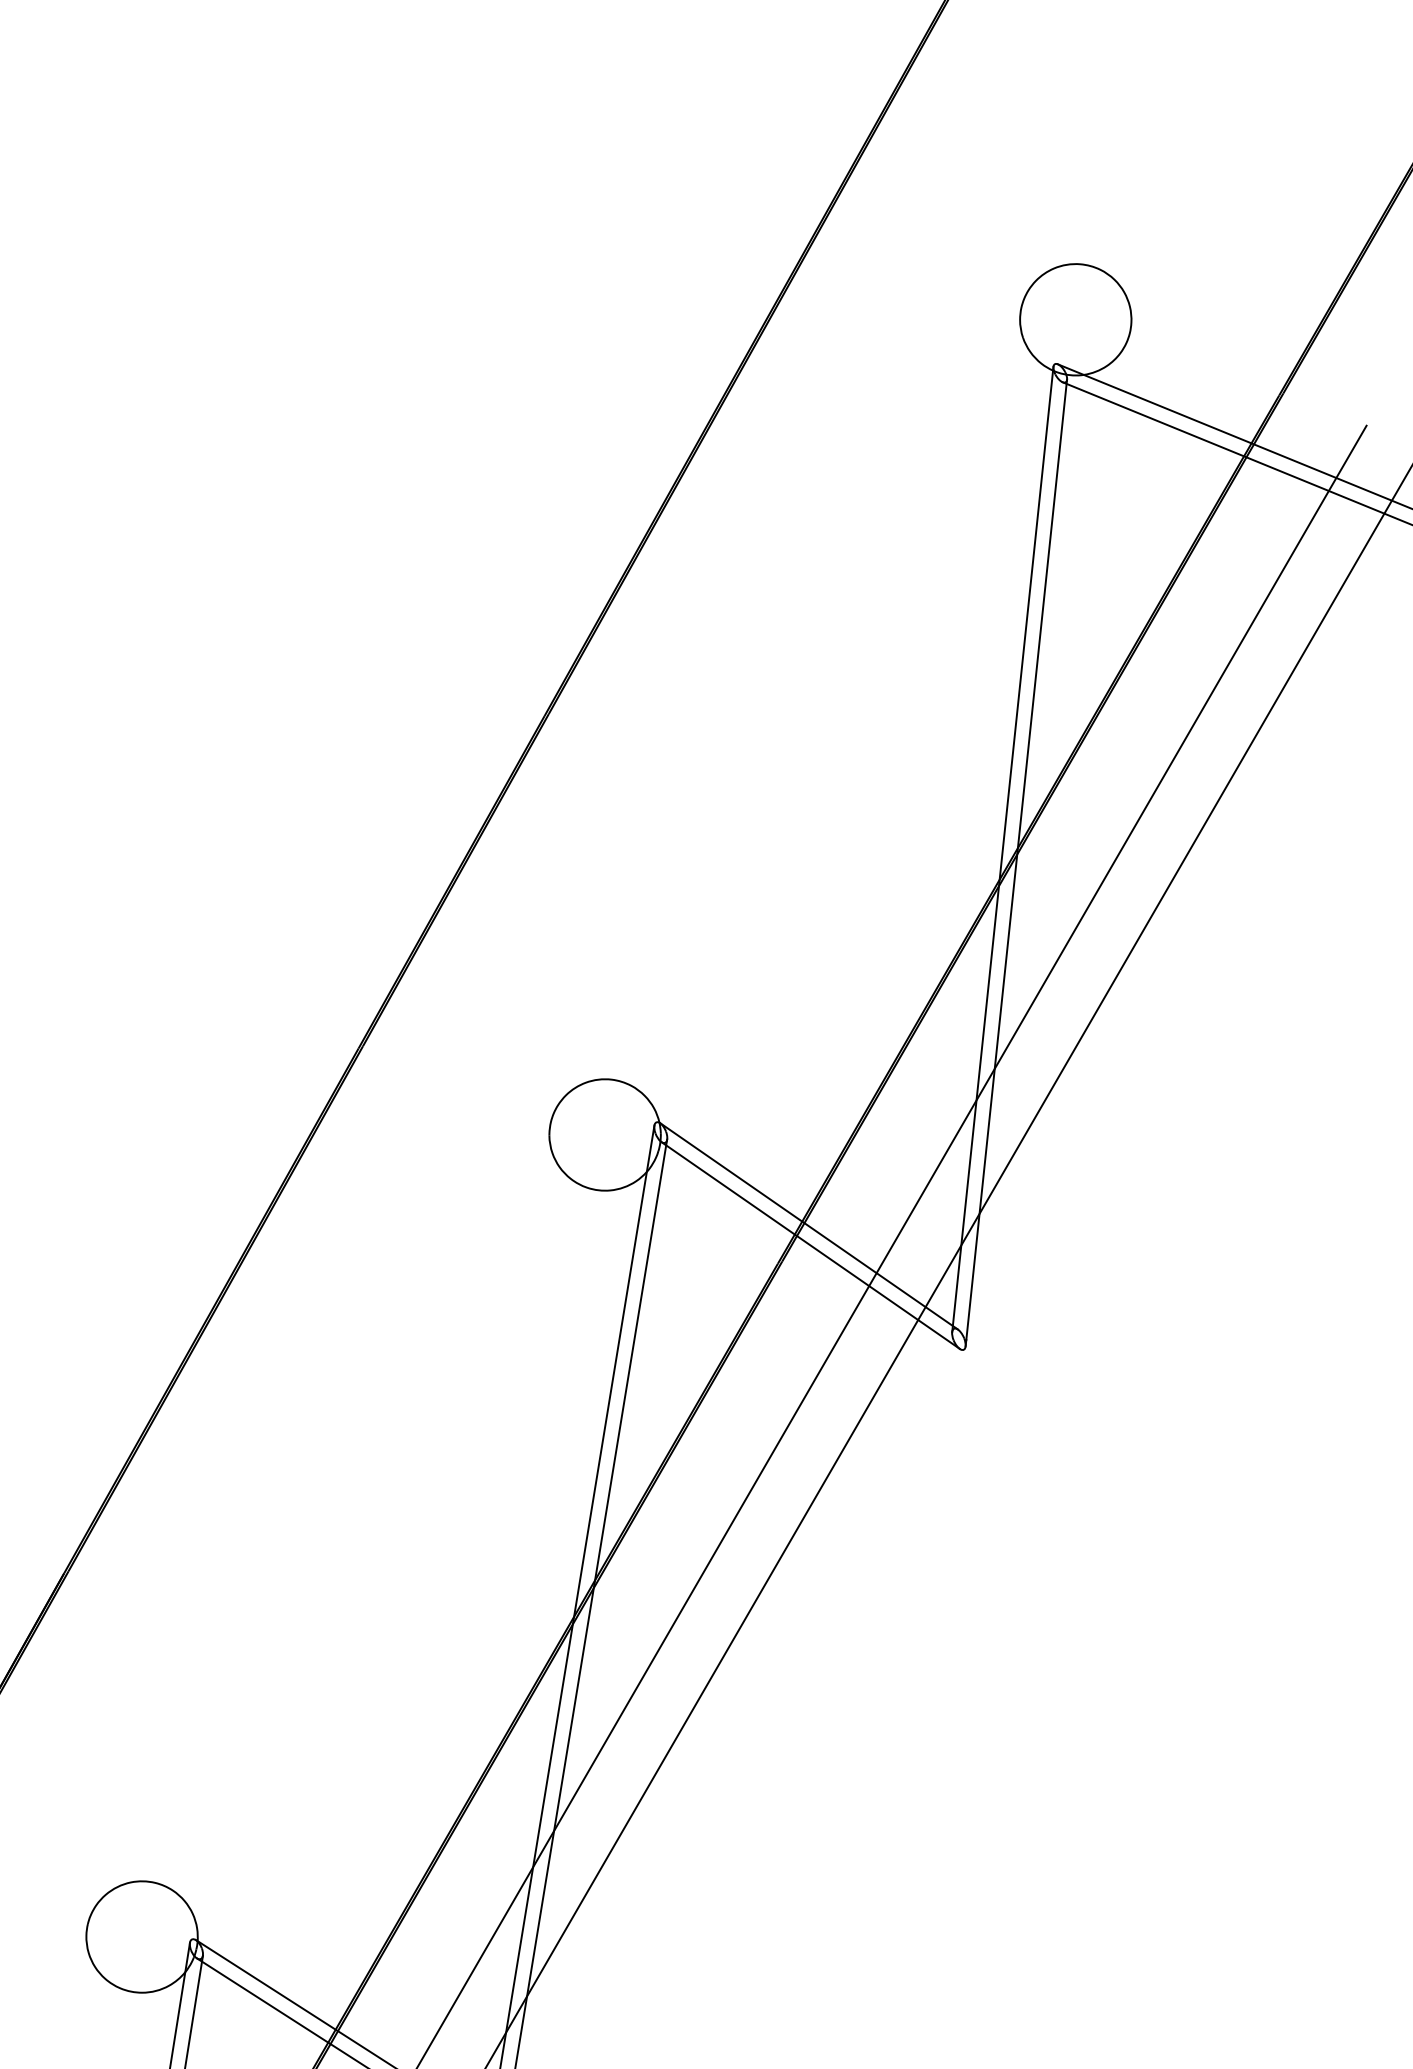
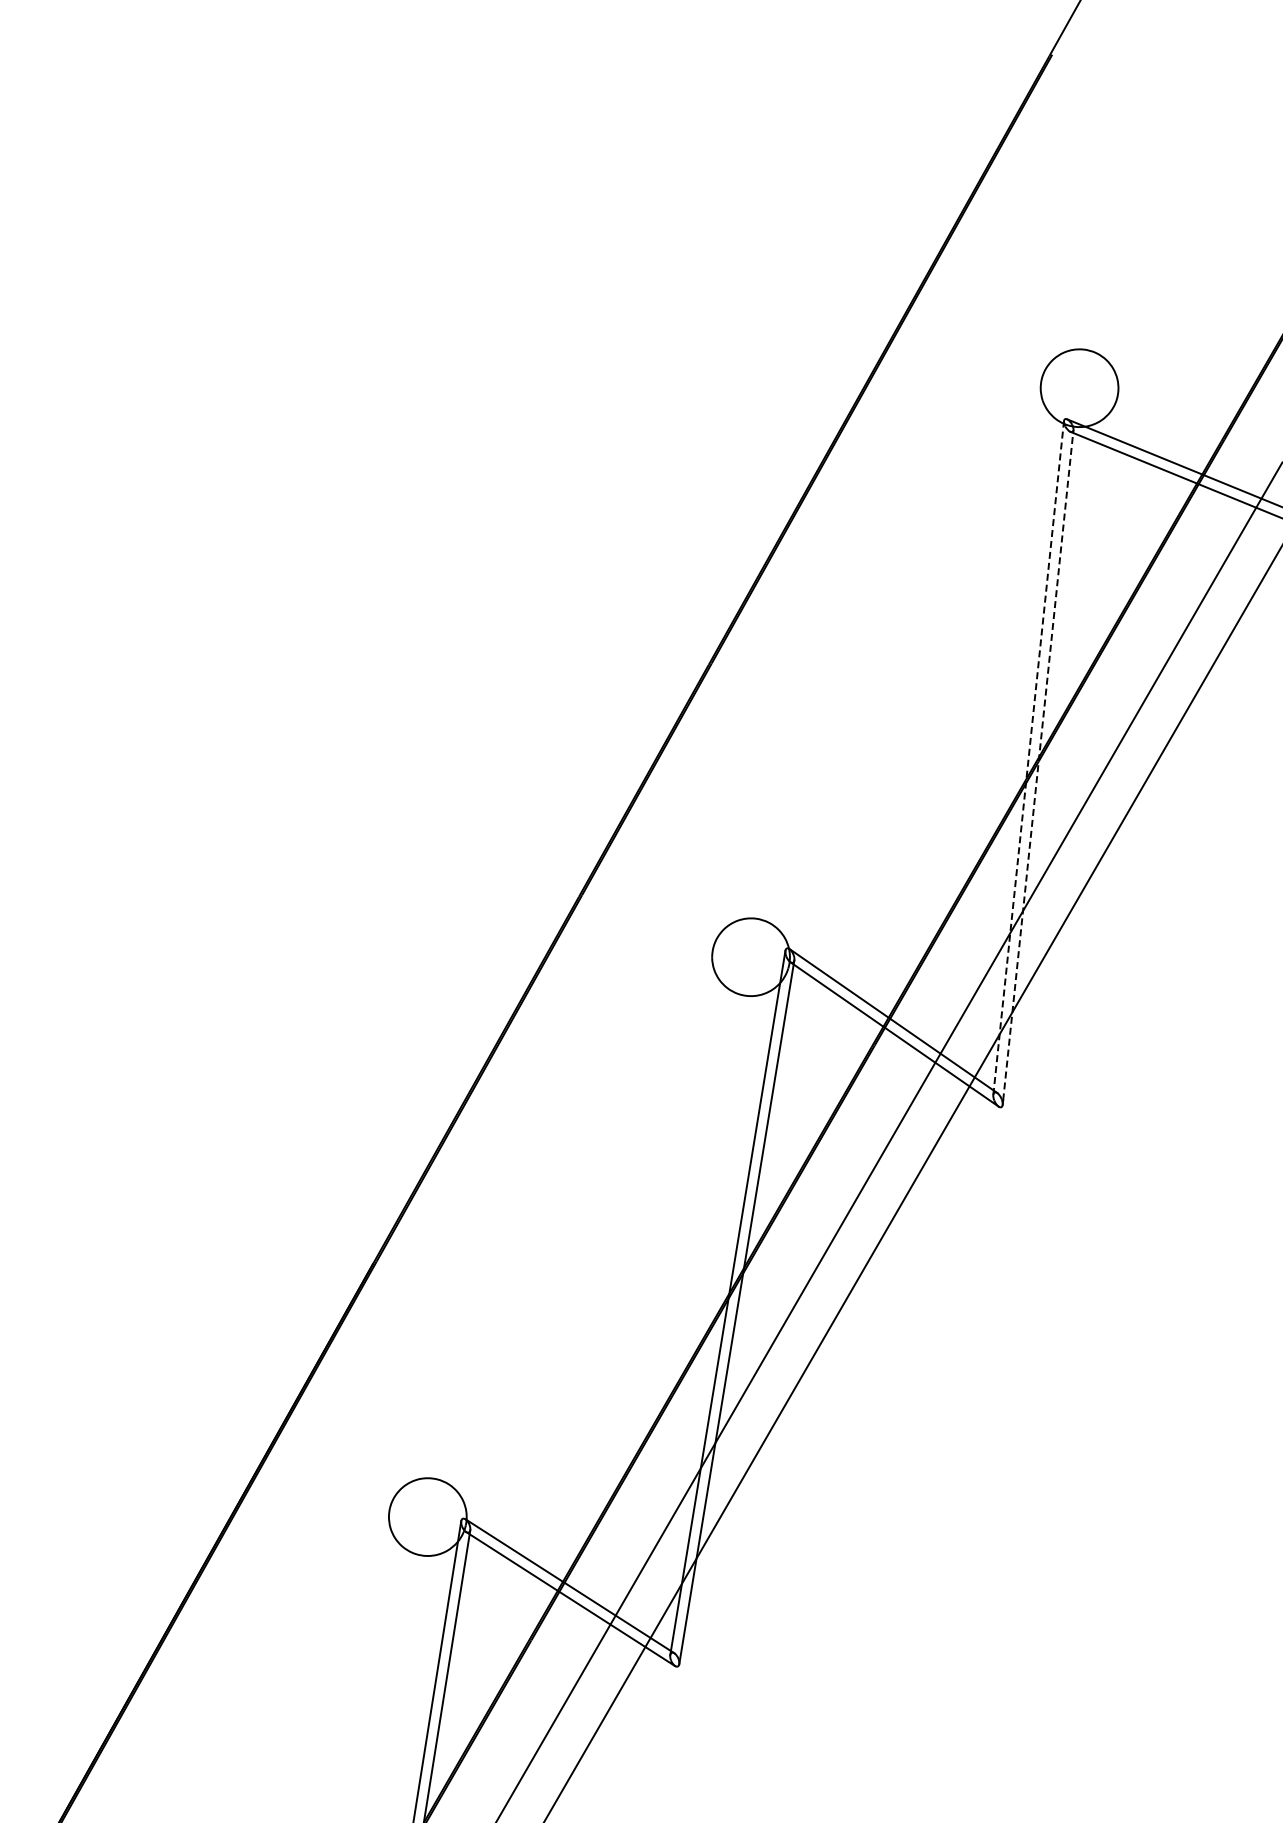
line: (1002, 850) -> (1028, 758), solid -> dashed
line: (1016, 858) -> (1038, 764), solid -> dashed

